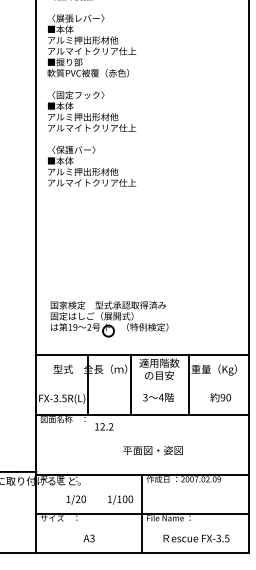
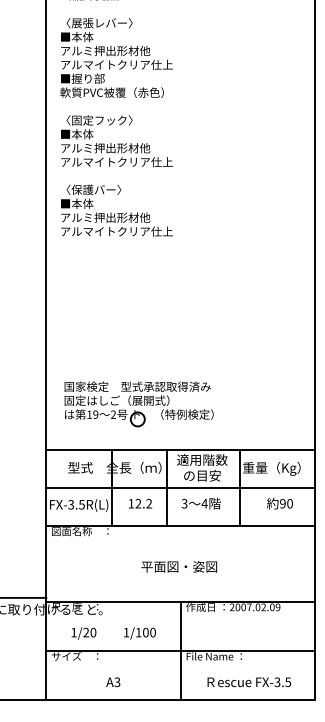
line: (142, 385) -> (180, 488), added
text: (104, 426) -> (140, 503), moved
text: (153, 450) -> (179, 566), moved
text: (99, 500) -> (113, 633), moved

